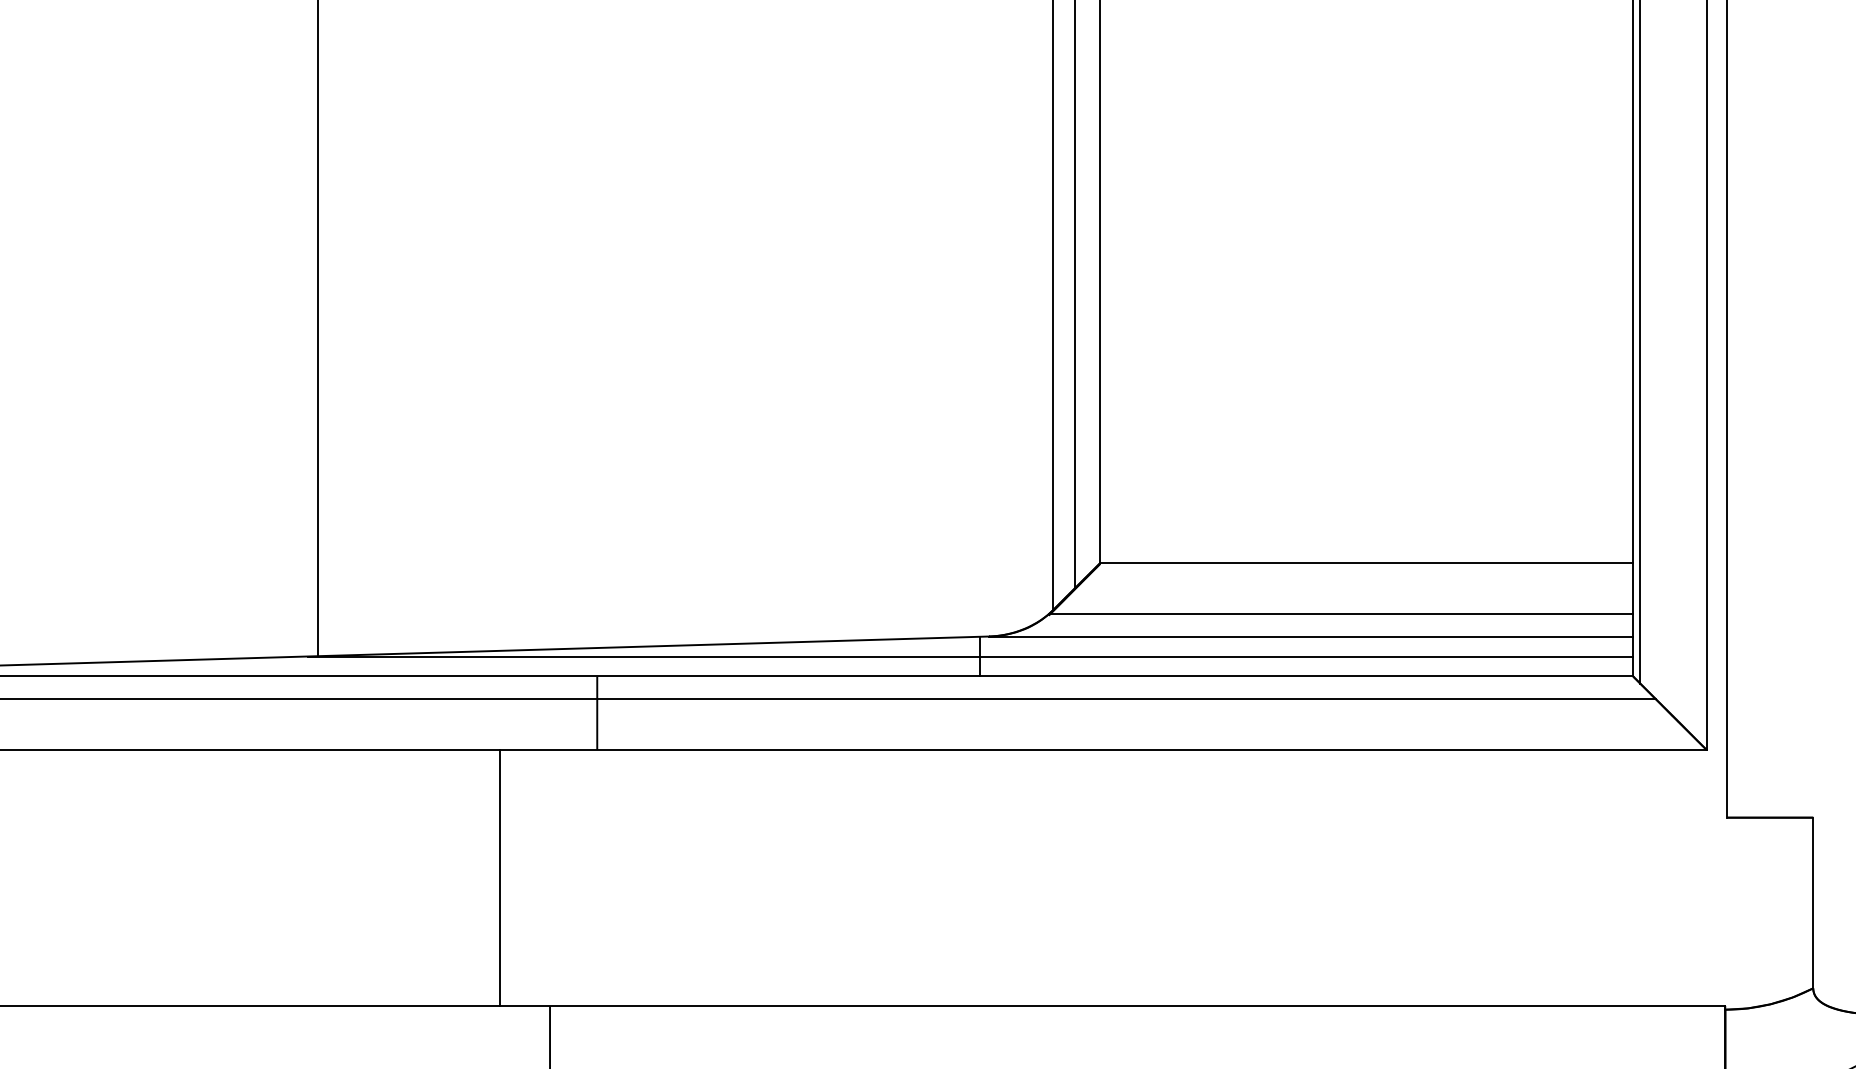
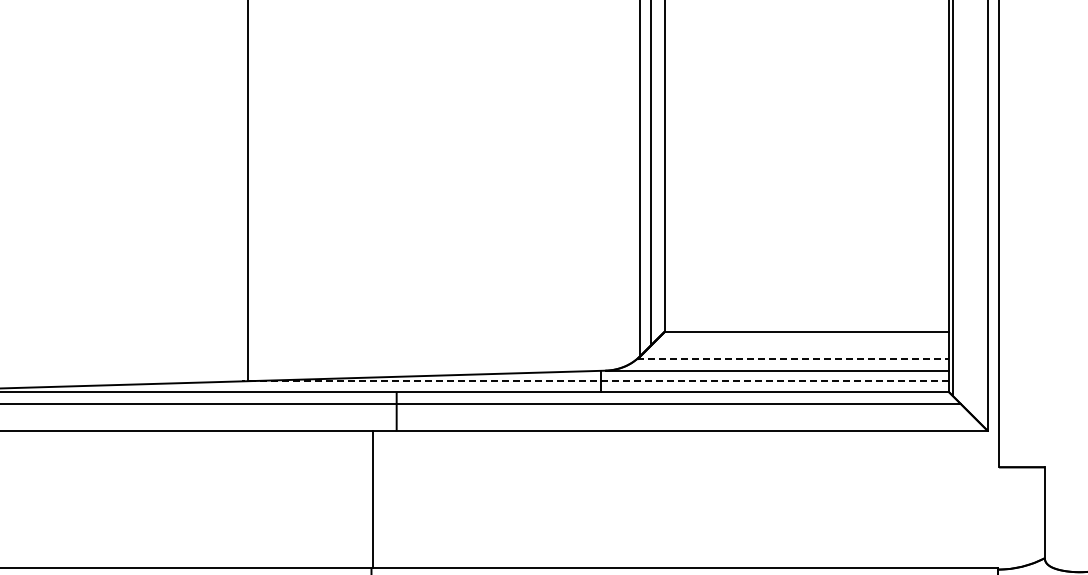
line: (1341, 613) -> (793, 358), solid -> dashed
line: (970, 656) -> (595, 381), solid -> dashed
line: (499, 878) -> (372, 499), moved

